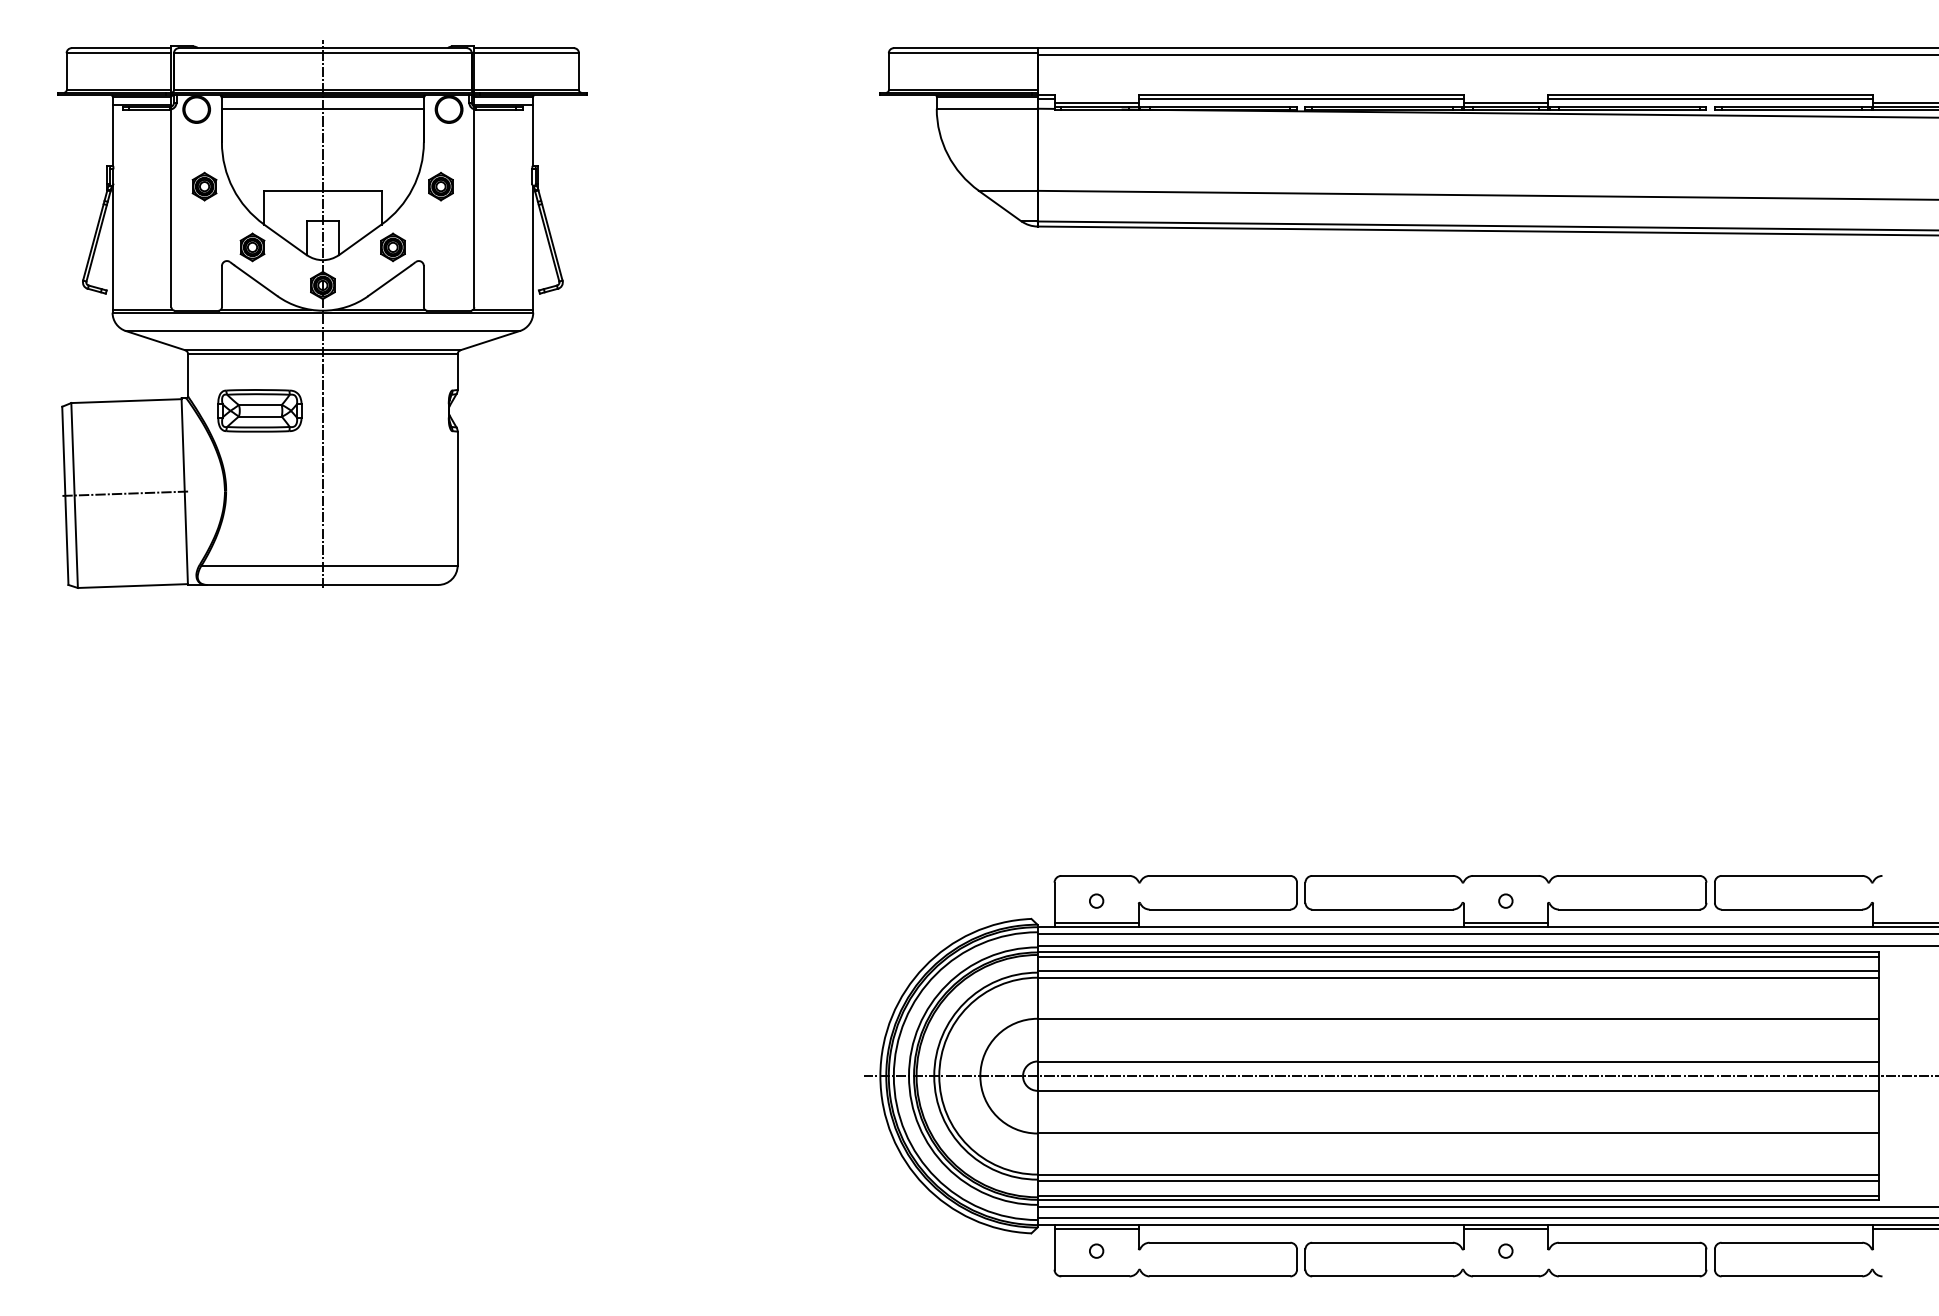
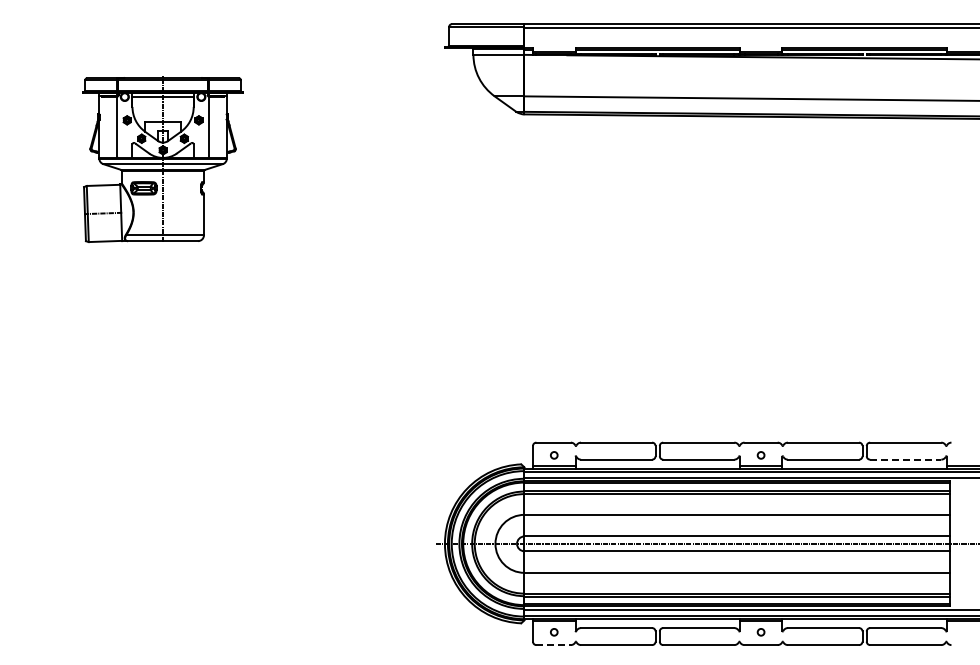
part: (321, 315) -> (162, 159), size x0.6
line: (1791, 909) -> (905, 459), solid -> dashed
line: (1097, 1277) -> (554, 645), solid -> dashed

